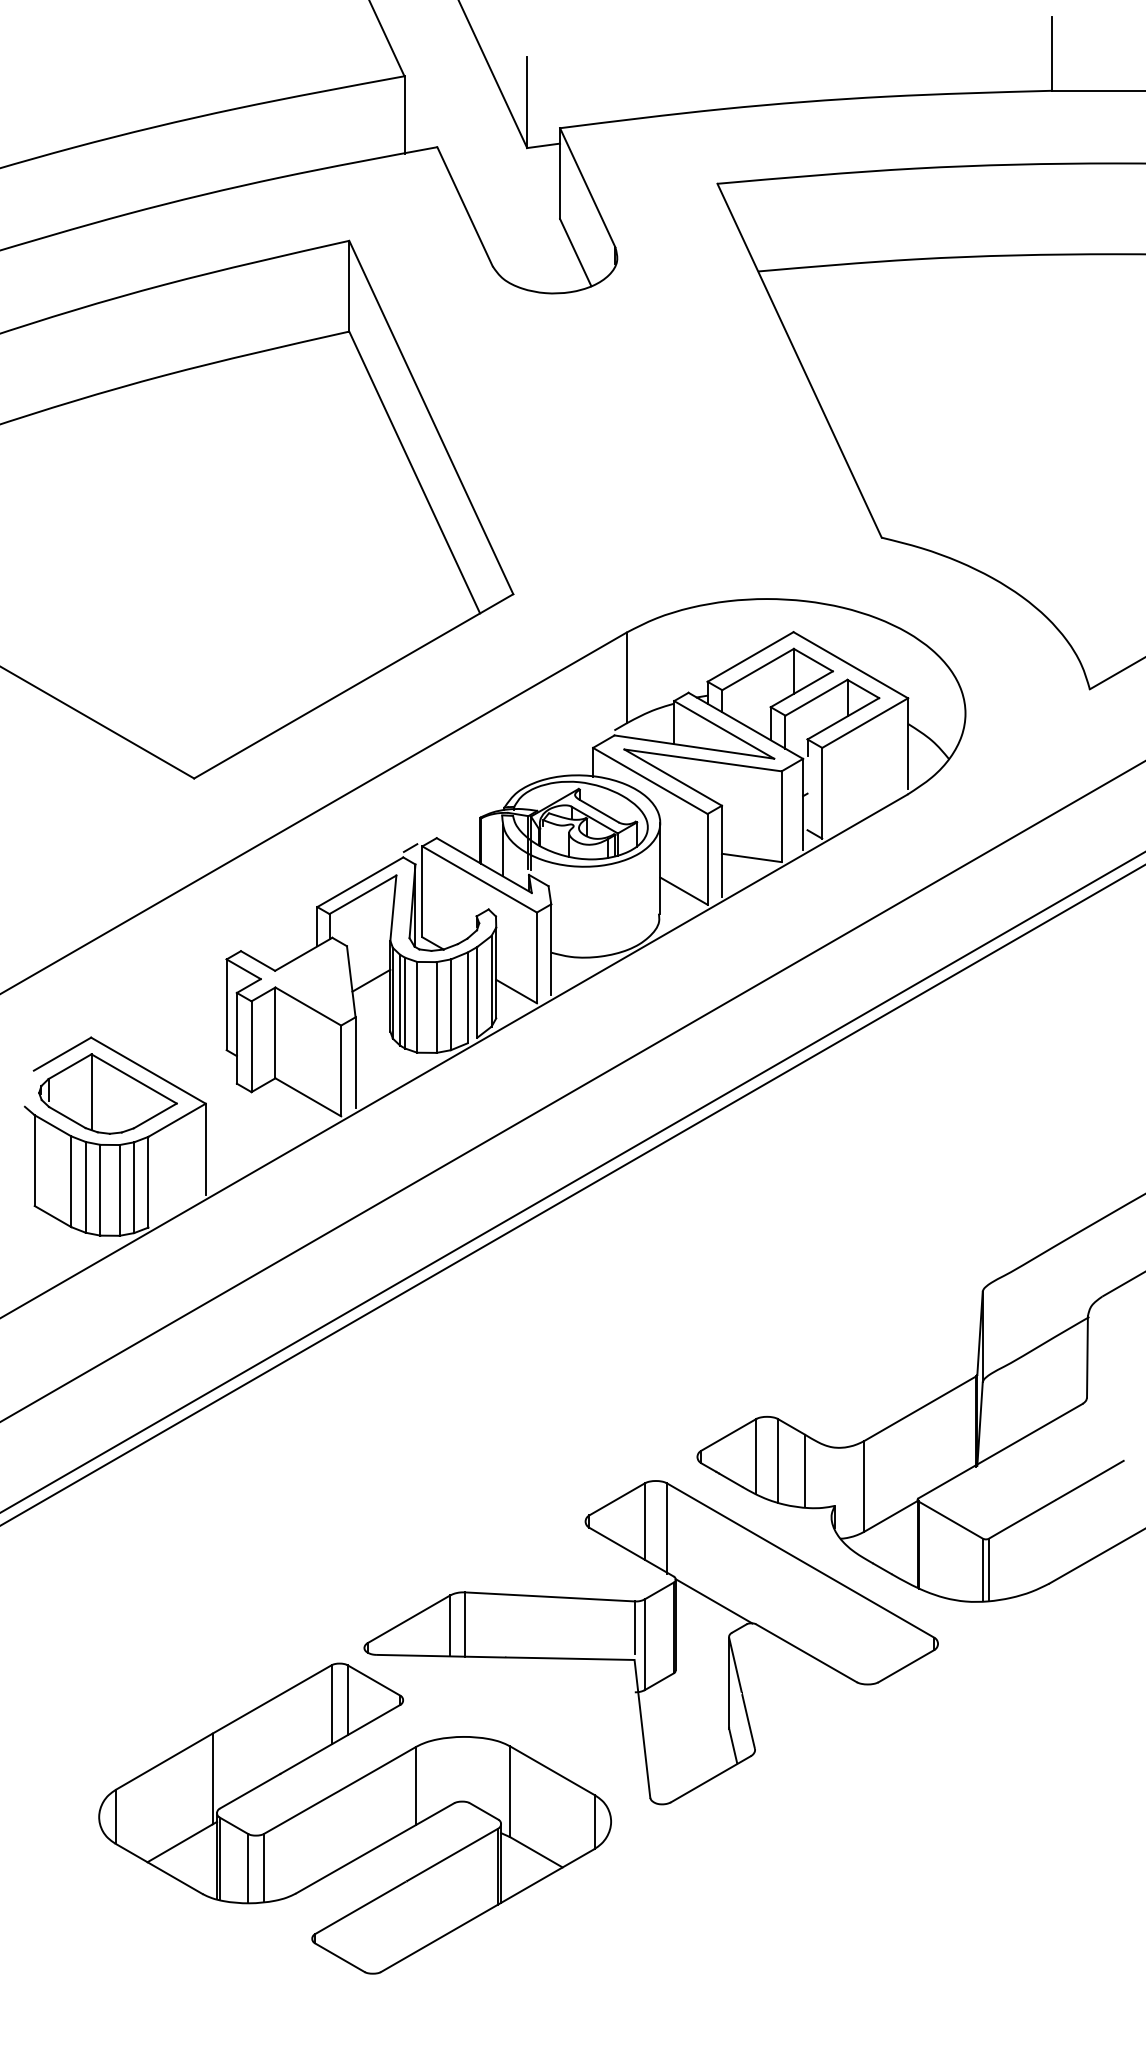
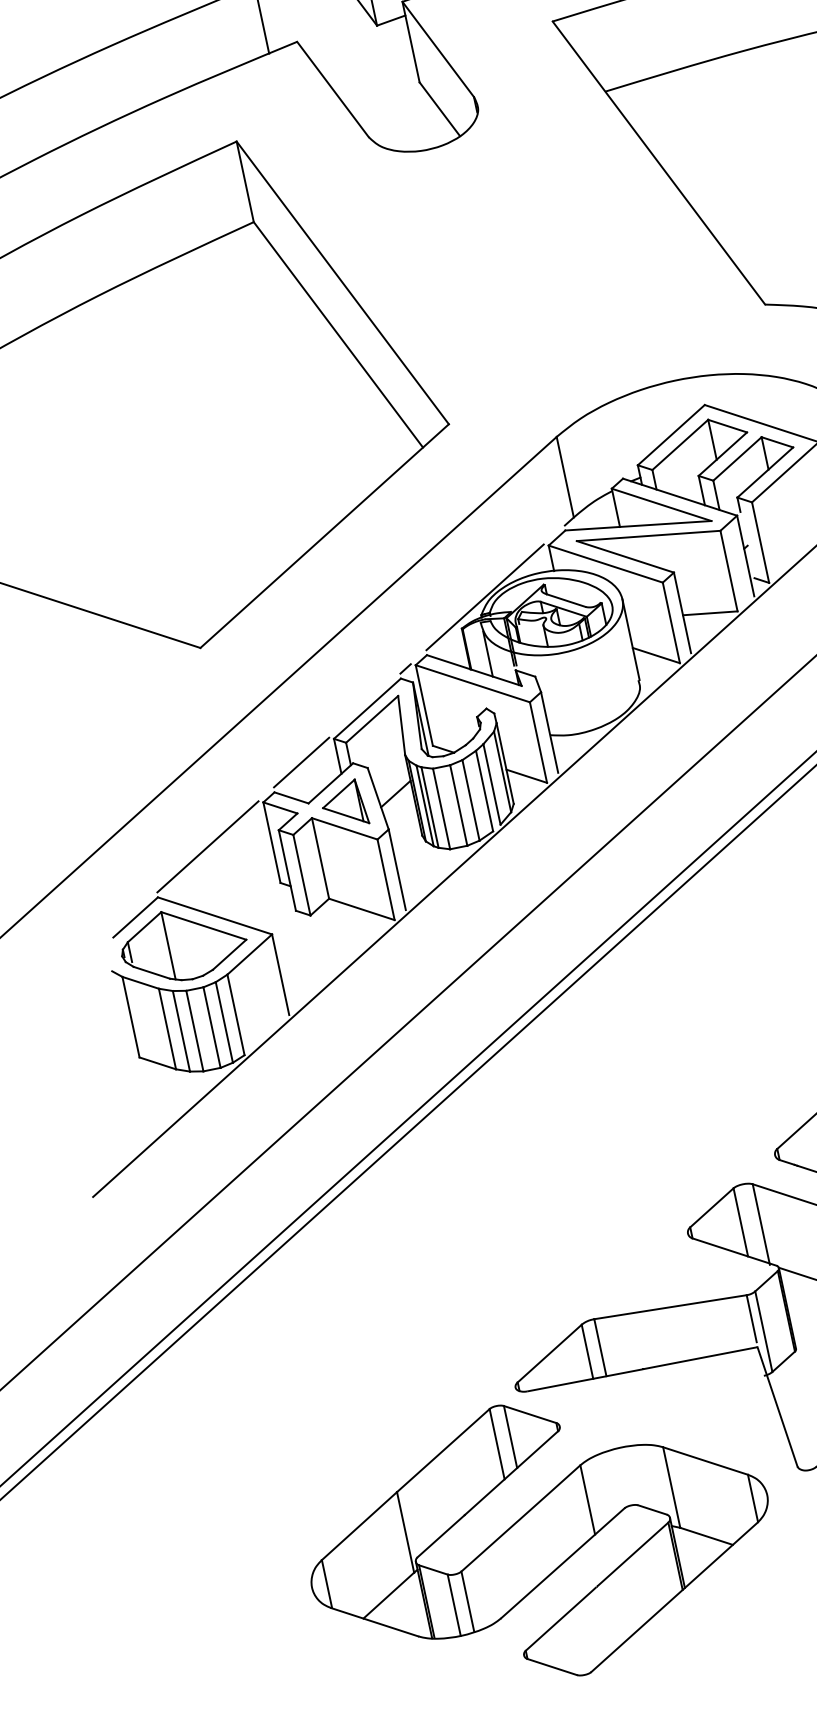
line: (512, 788) -> (484, 596), added
line: (276, 924) -> (301, 762), added
part: (312, 980) -> (343, 804), added
line: (156, 994) -> (207, 846), added

